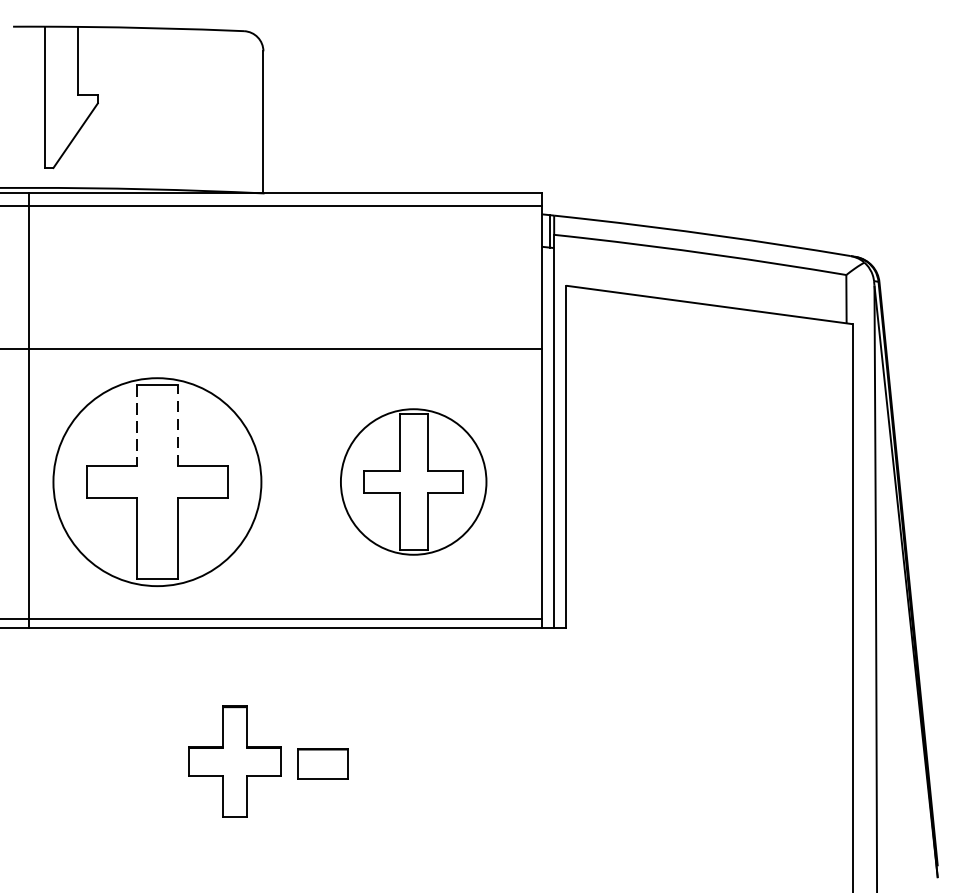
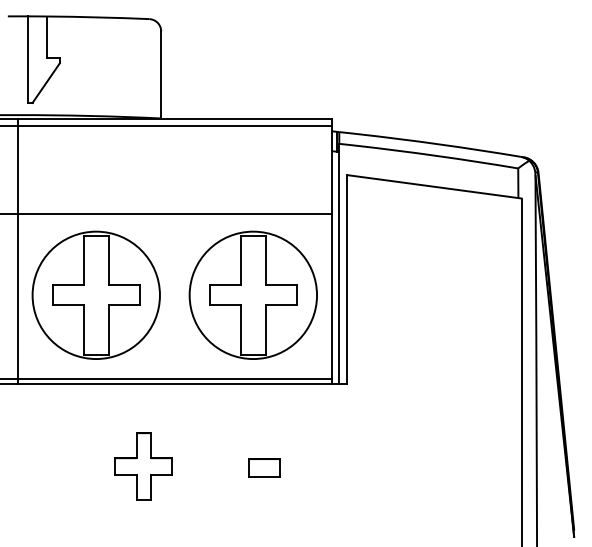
line: (136, 425) -> (83, 260), dashed -> solid
line: (177, 425) -> (108, 260), dashed -> solid
part: (412, 480) -> (252, 294), size x1.43
part: (322, 763) -> (264, 467), moved

